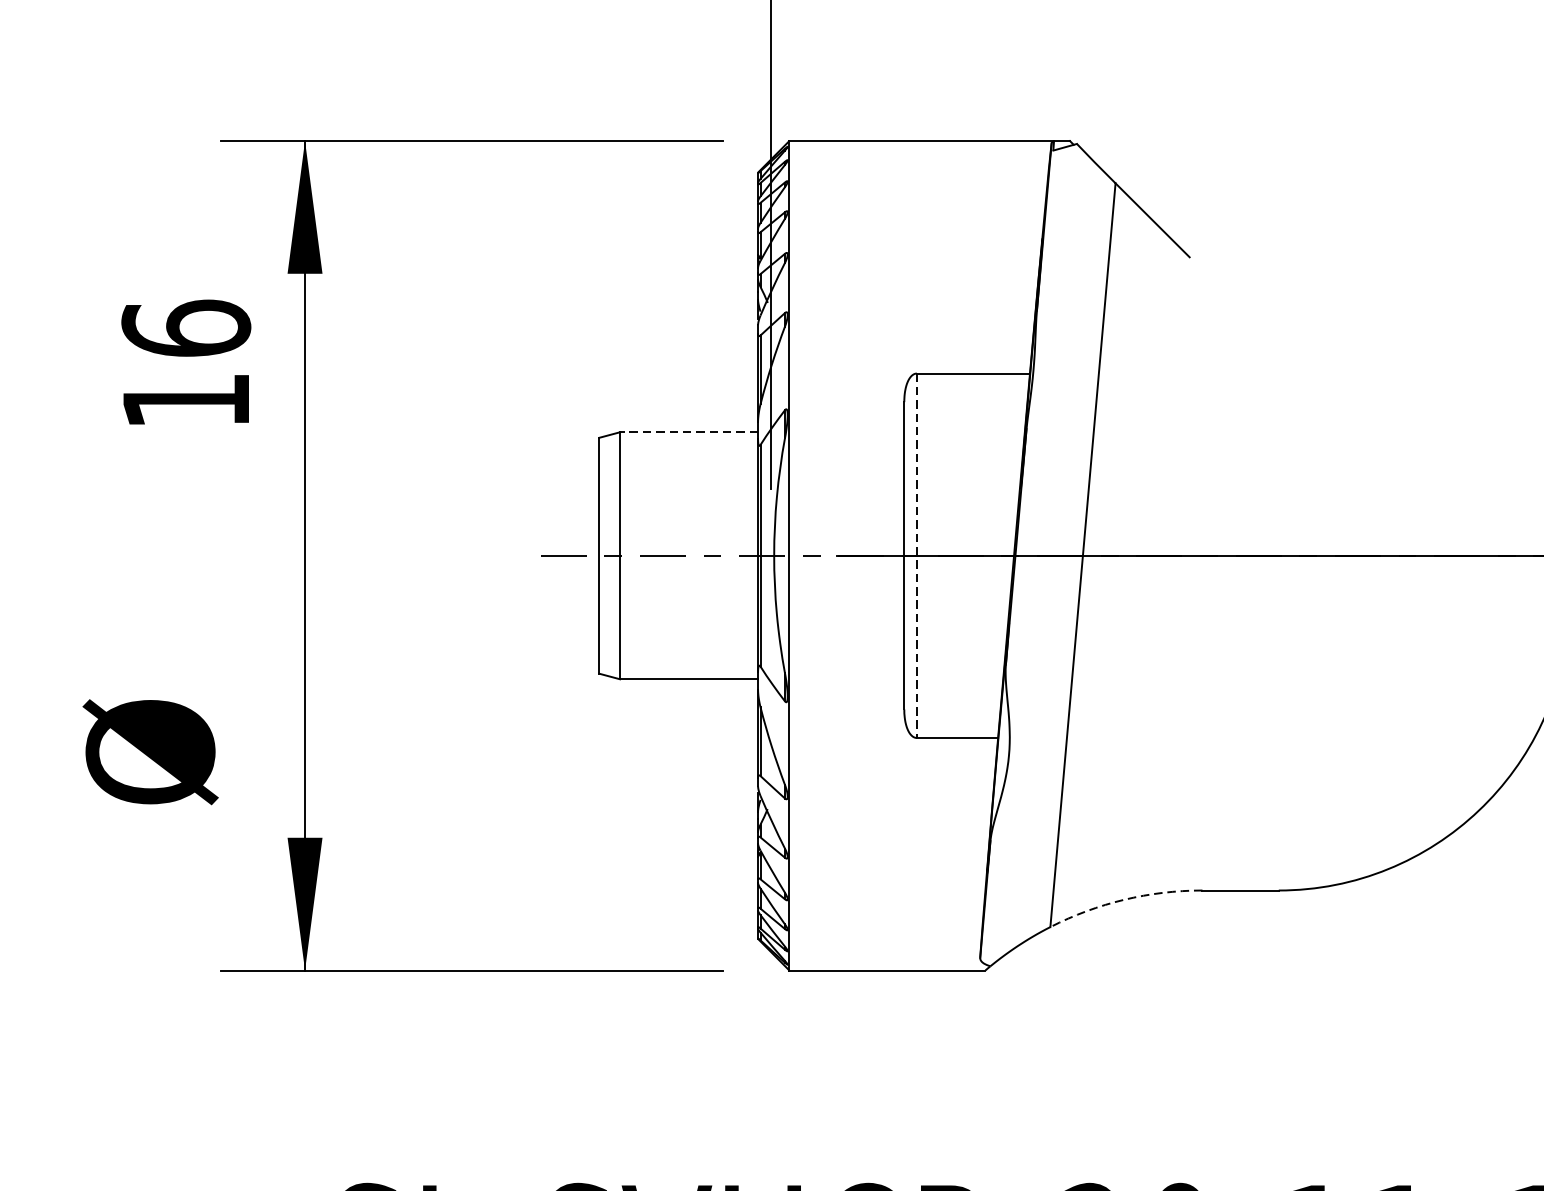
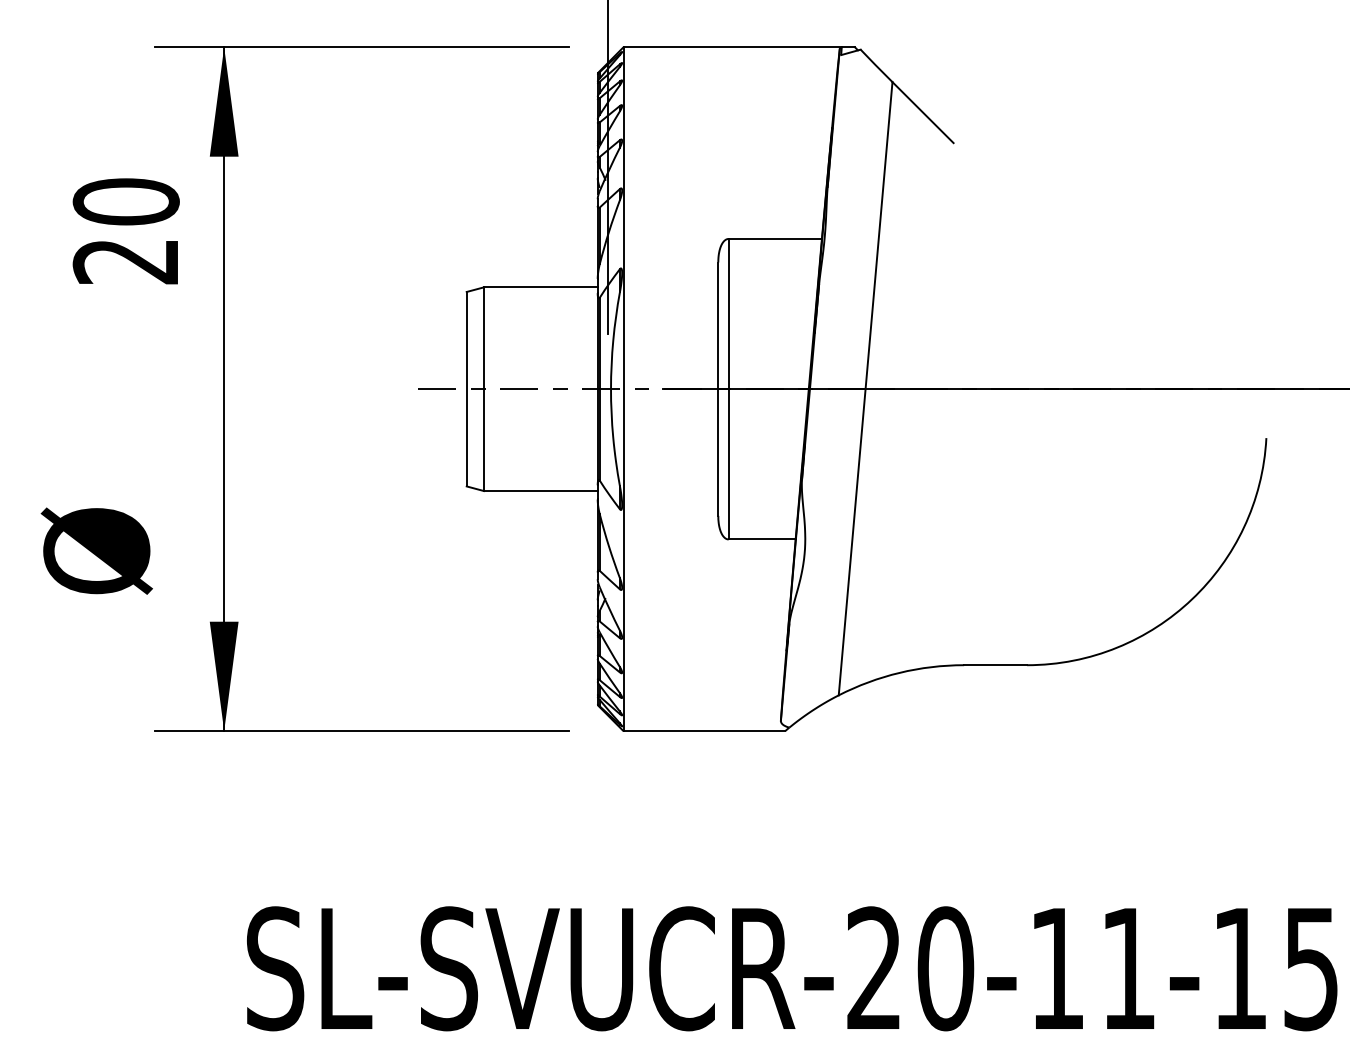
text: (185, 364) -> (125, 231), 16 -> 20
line: (688, 432) -> (540, 287), dashed -> solid
line: (916, 556) -> (728, 389), dashed -> solid
arc: (1124, 899) -> (899, 672), dashed -> solid

